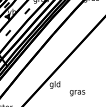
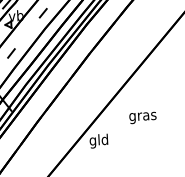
text: (77, 93) -> (142, 118), moved

